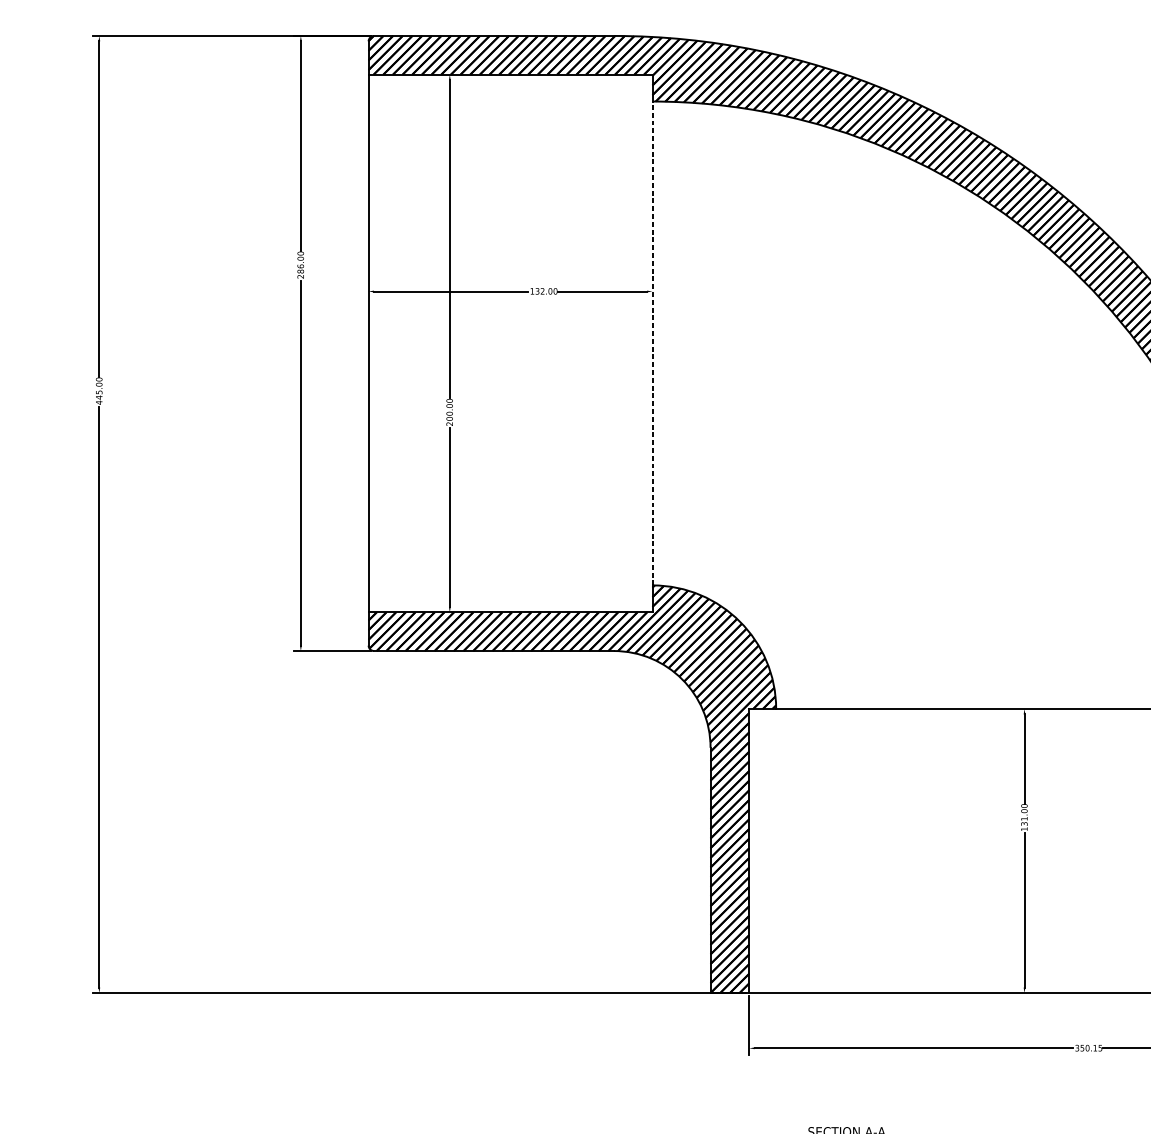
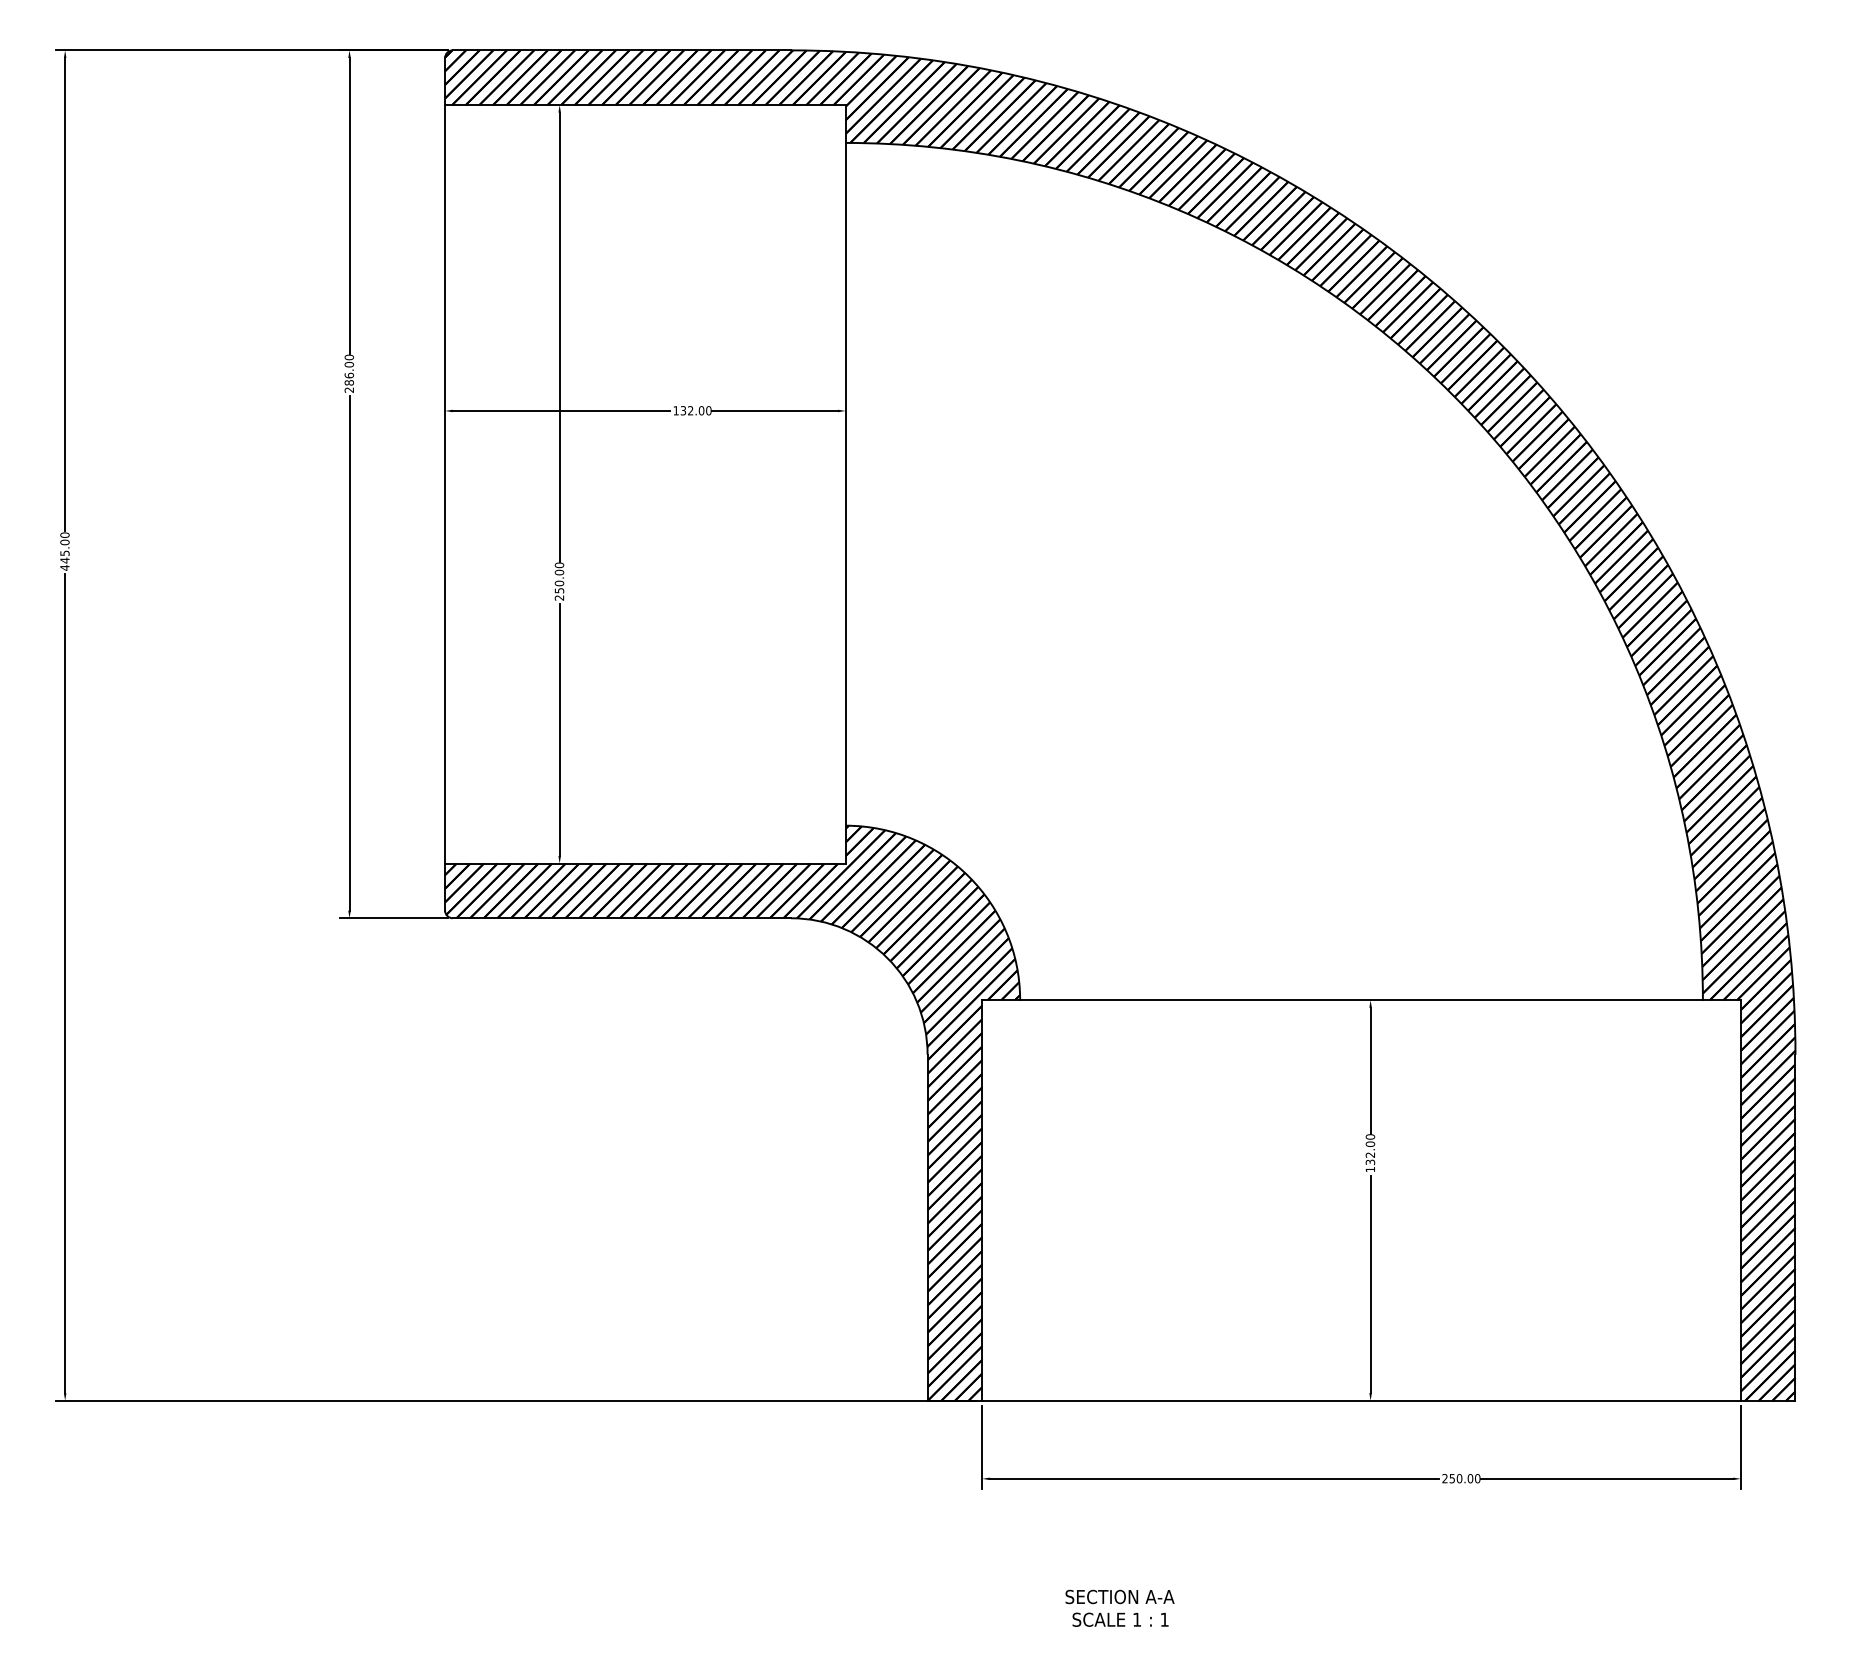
line: (652, 342) -> (845, 483), dashed -> solid
text: (449, 418) -> (559, 590), 200.00 -> 250.00
text: (1023, 818) -> (1369, 1154), 131.00 -> 132.00
text: (1088, 1048) -> (1461, 1478), 350.15 -> 250.00

